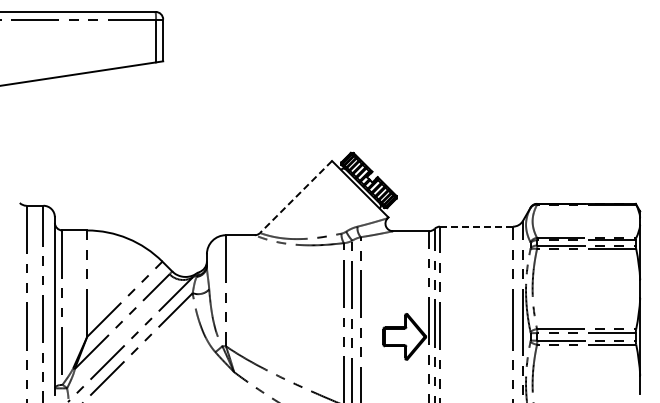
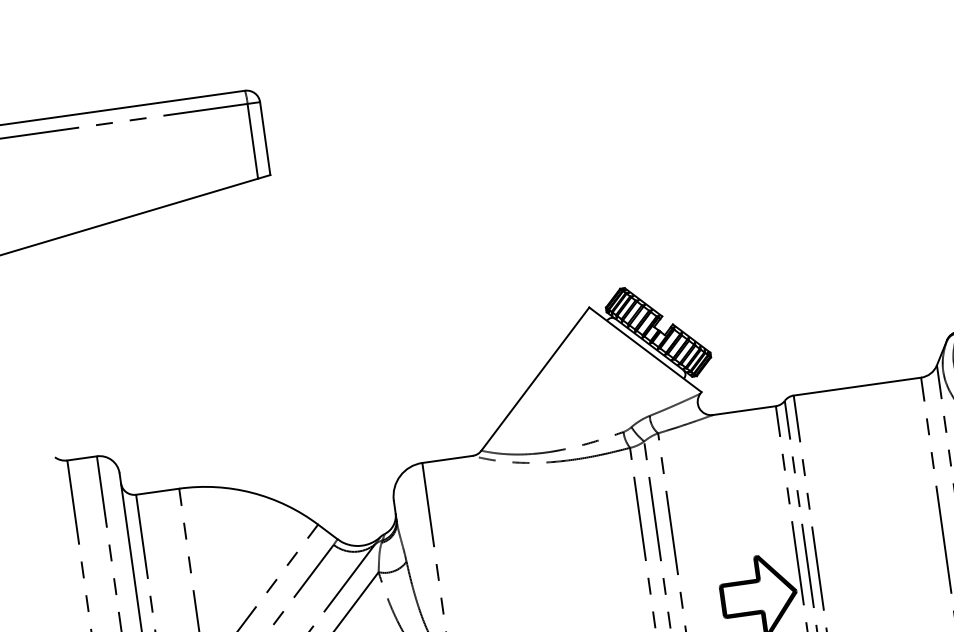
line: (296, 196) -> (535, 378), dashed -> solid
line: (476, 226) -> (857, 386), dashed -> solid

